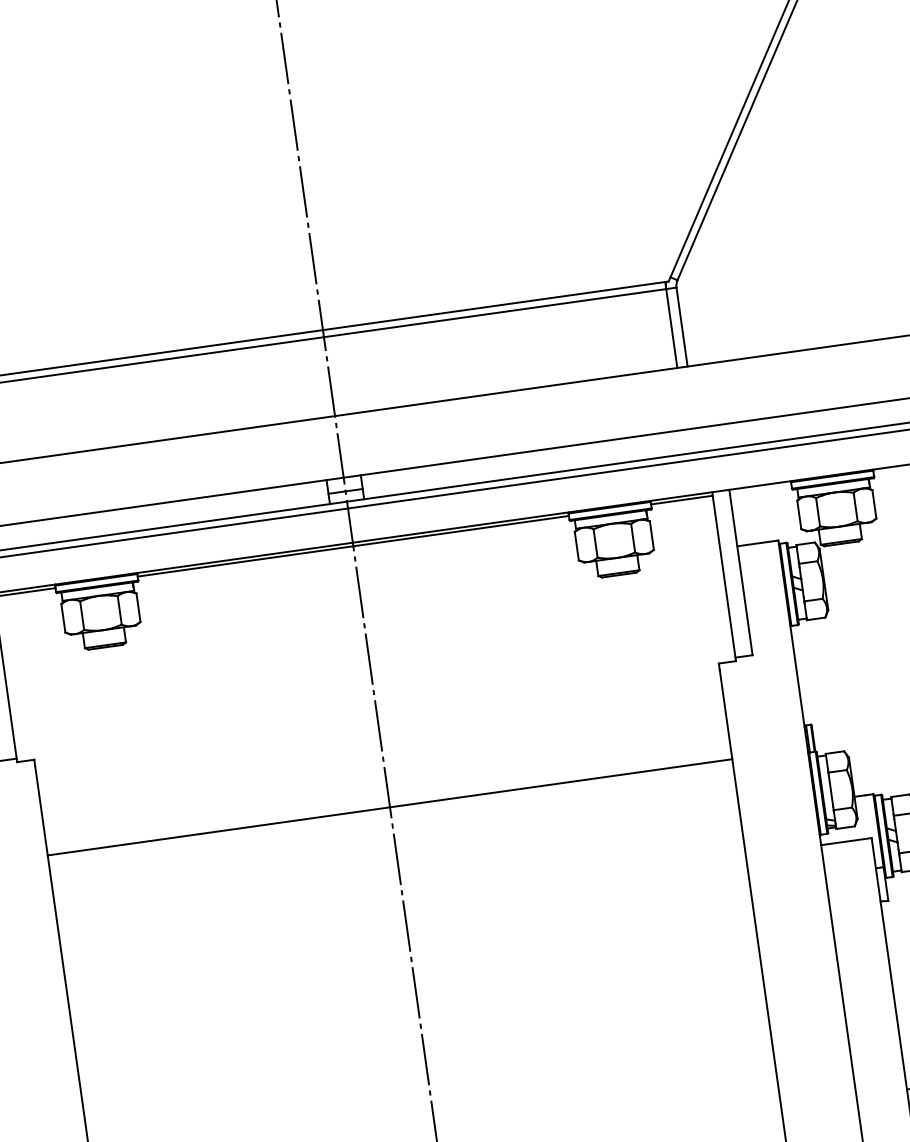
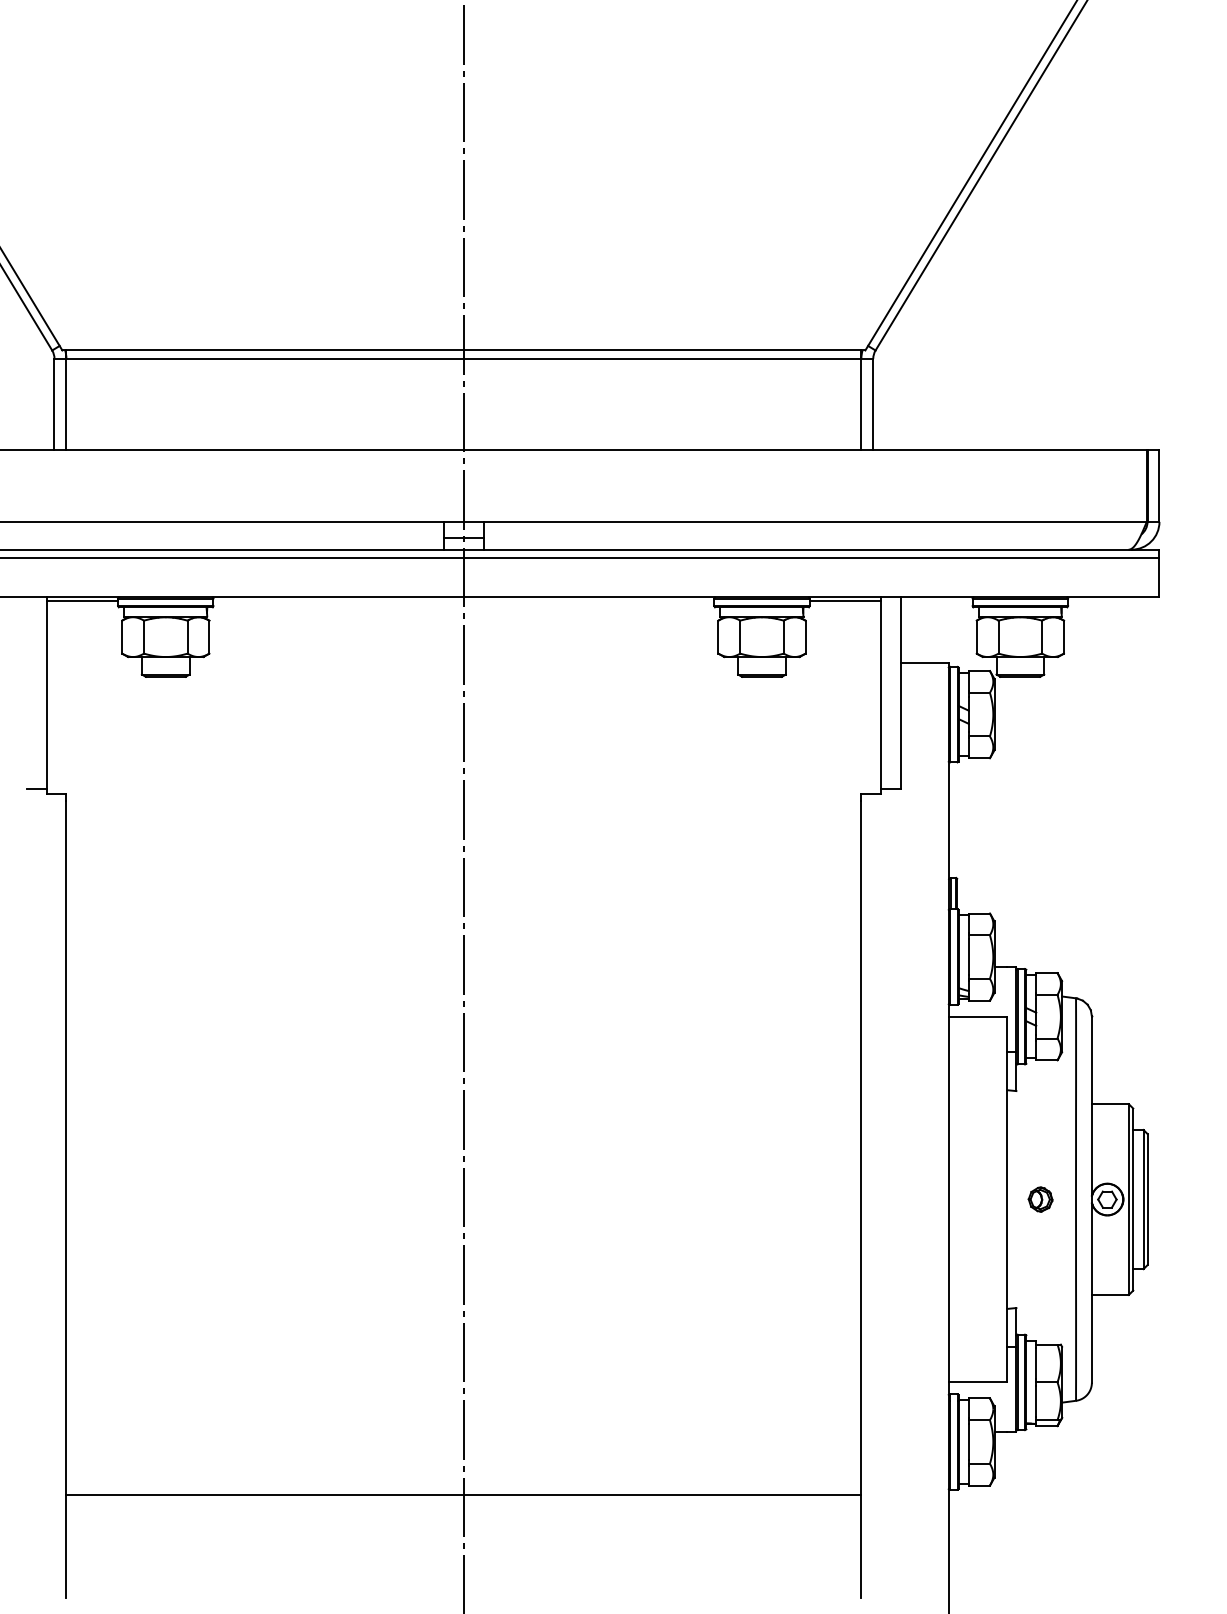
line: (353, 546) -> (463, 601), removed
line: (389, 807) -> (463, 904), removed

